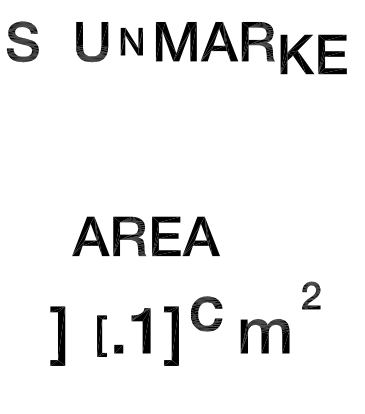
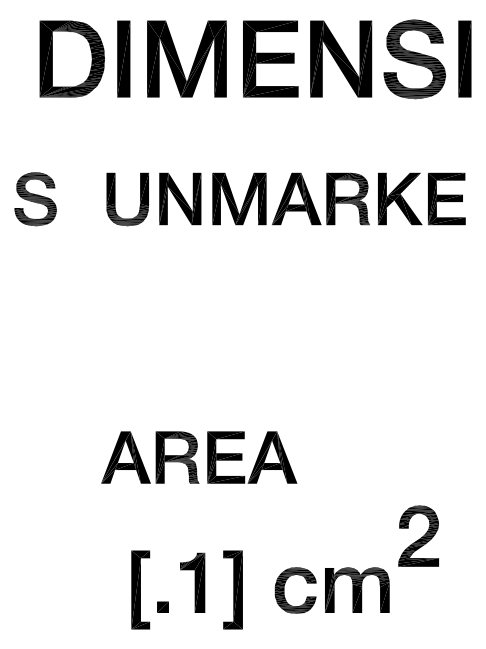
part: (131, 41) -> (180, 198), size x1.43
part: (318, 54) -> (428, 198), moved
part: (311, 295) -> (418, 535), size x1.67
part: (198, 313) -> (284, 590), moved
part: (57, 335) -> (81, 589), removed
part: (101, 335) -> (140, 589), size x1.43

